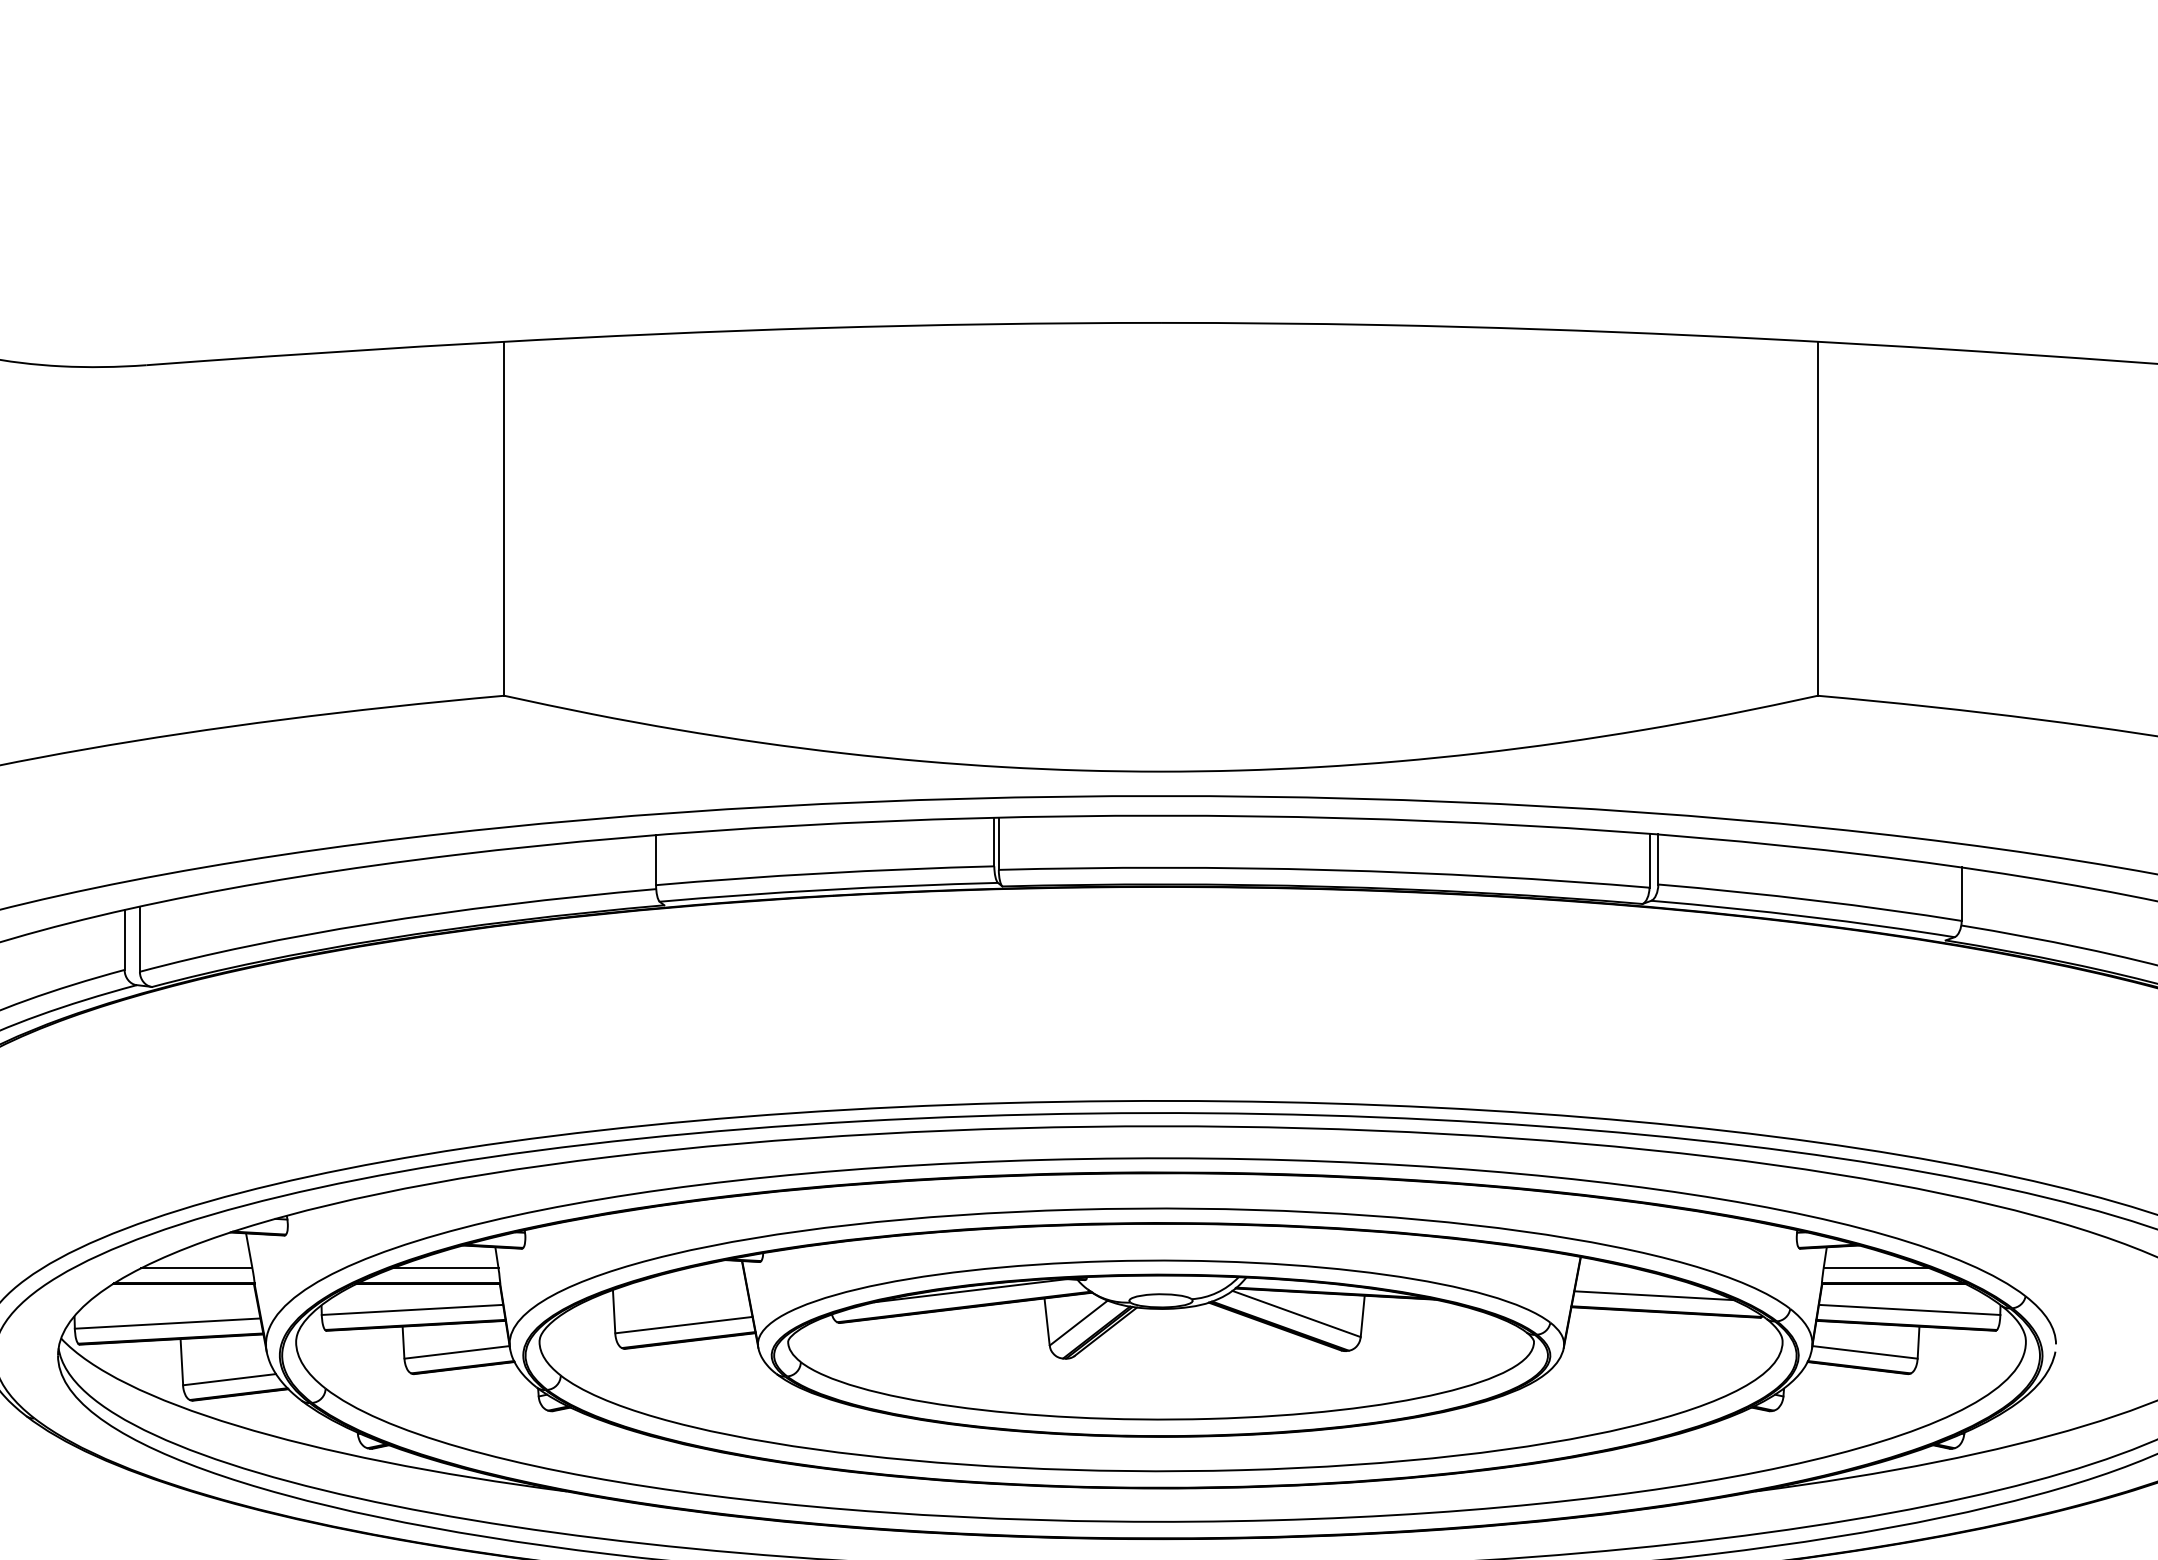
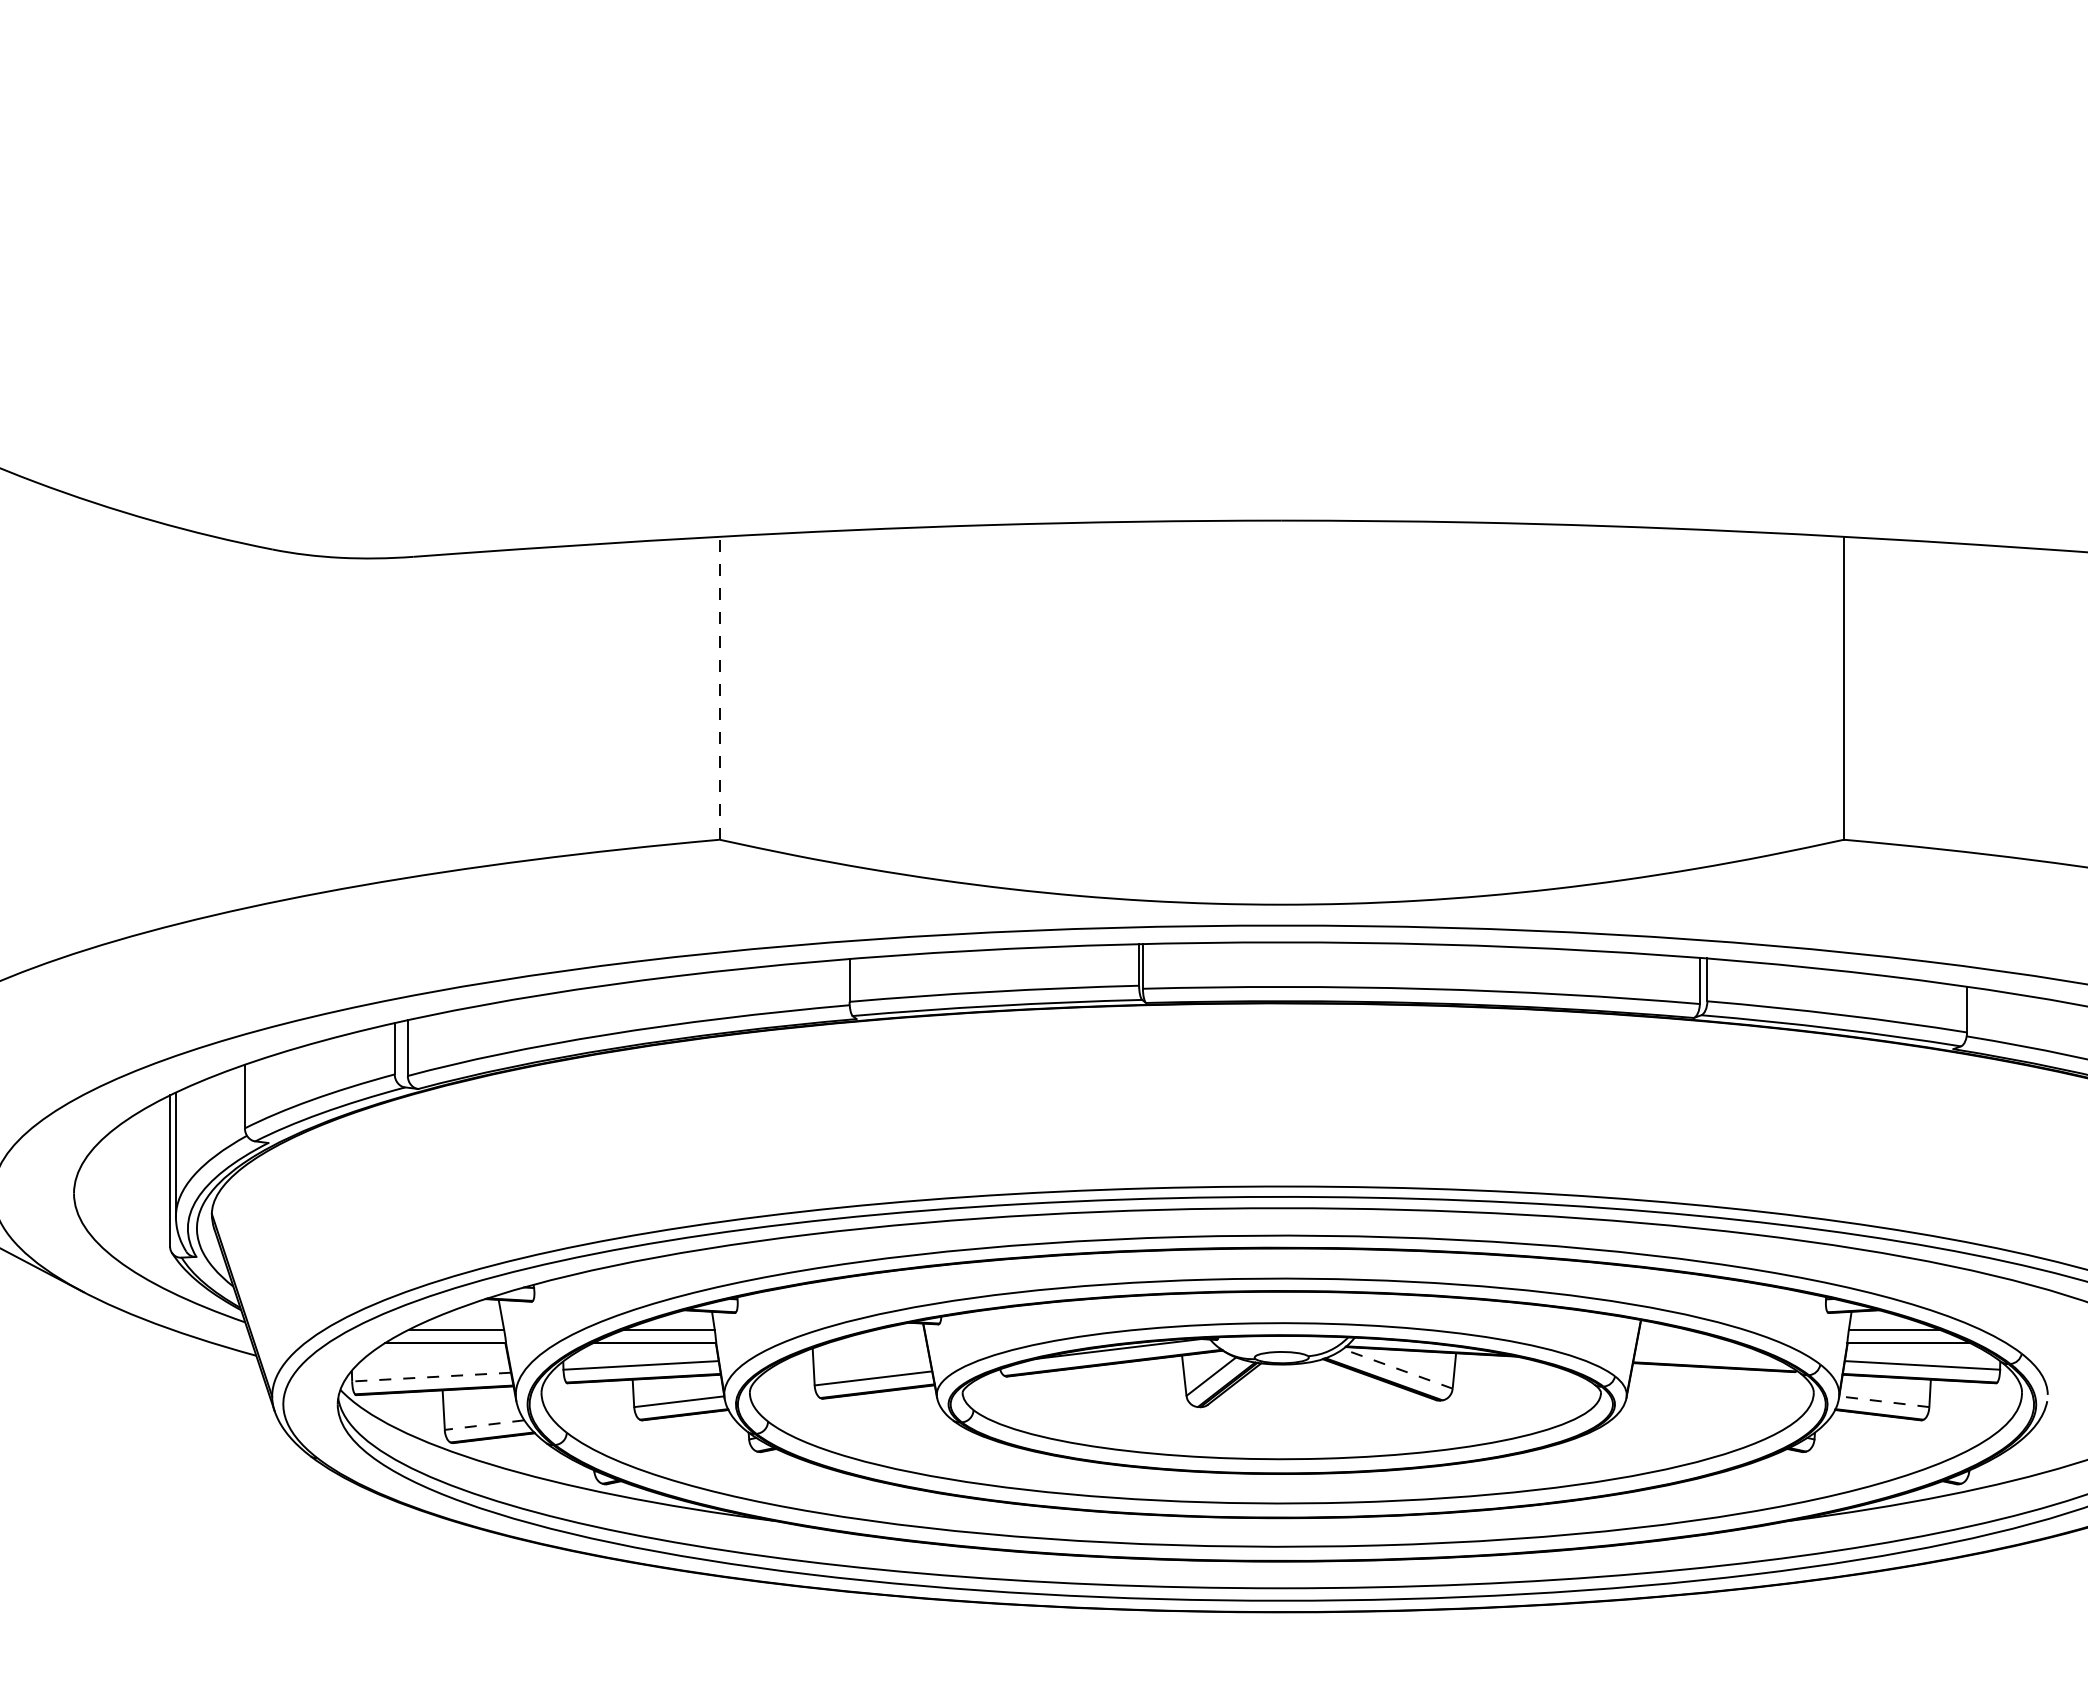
line: (504, 519) -> (719, 688), solid -> dashed
line: (1653, 1296) -> (1703, 1353), removed
line: (1296, 1313) -> (1397, 1368), solid -> dashed
line: (167, 1324) -> (431, 1377), solid -> dashed
line: (1864, 1352) -> (1883, 1401), solid -> dashed
line: (229, 1380) -> (484, 1425), solid -> dashed

